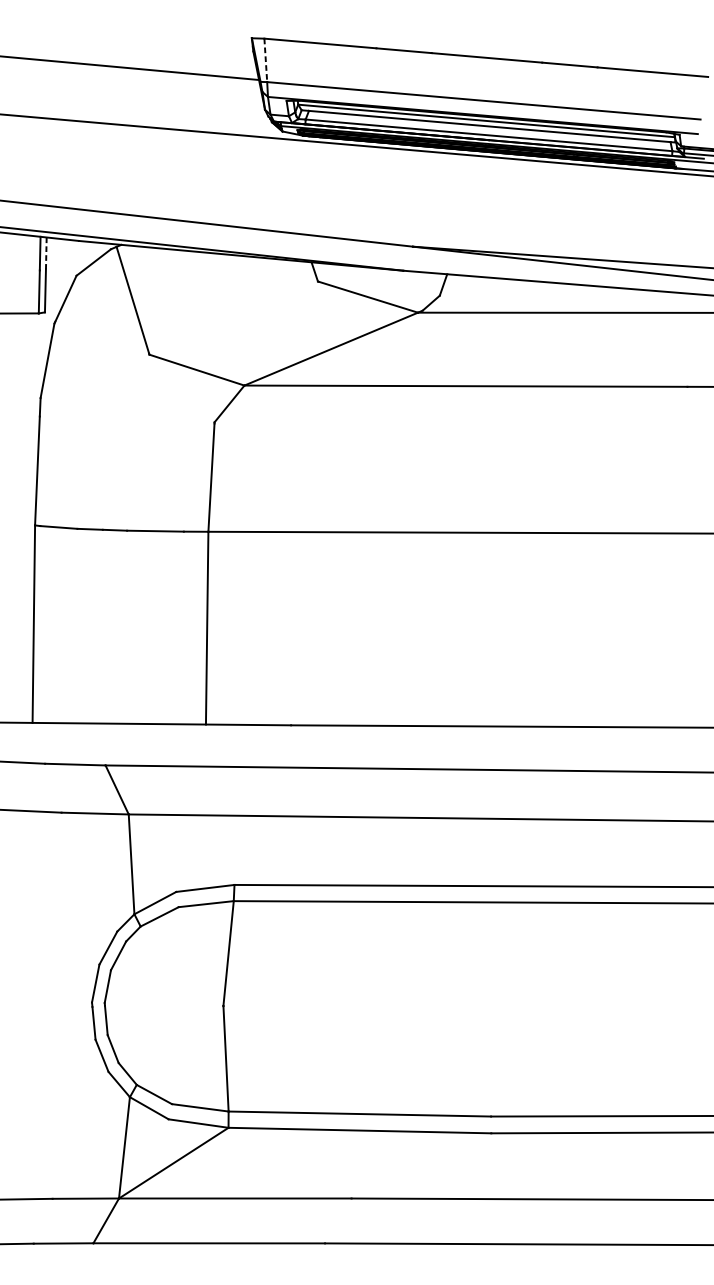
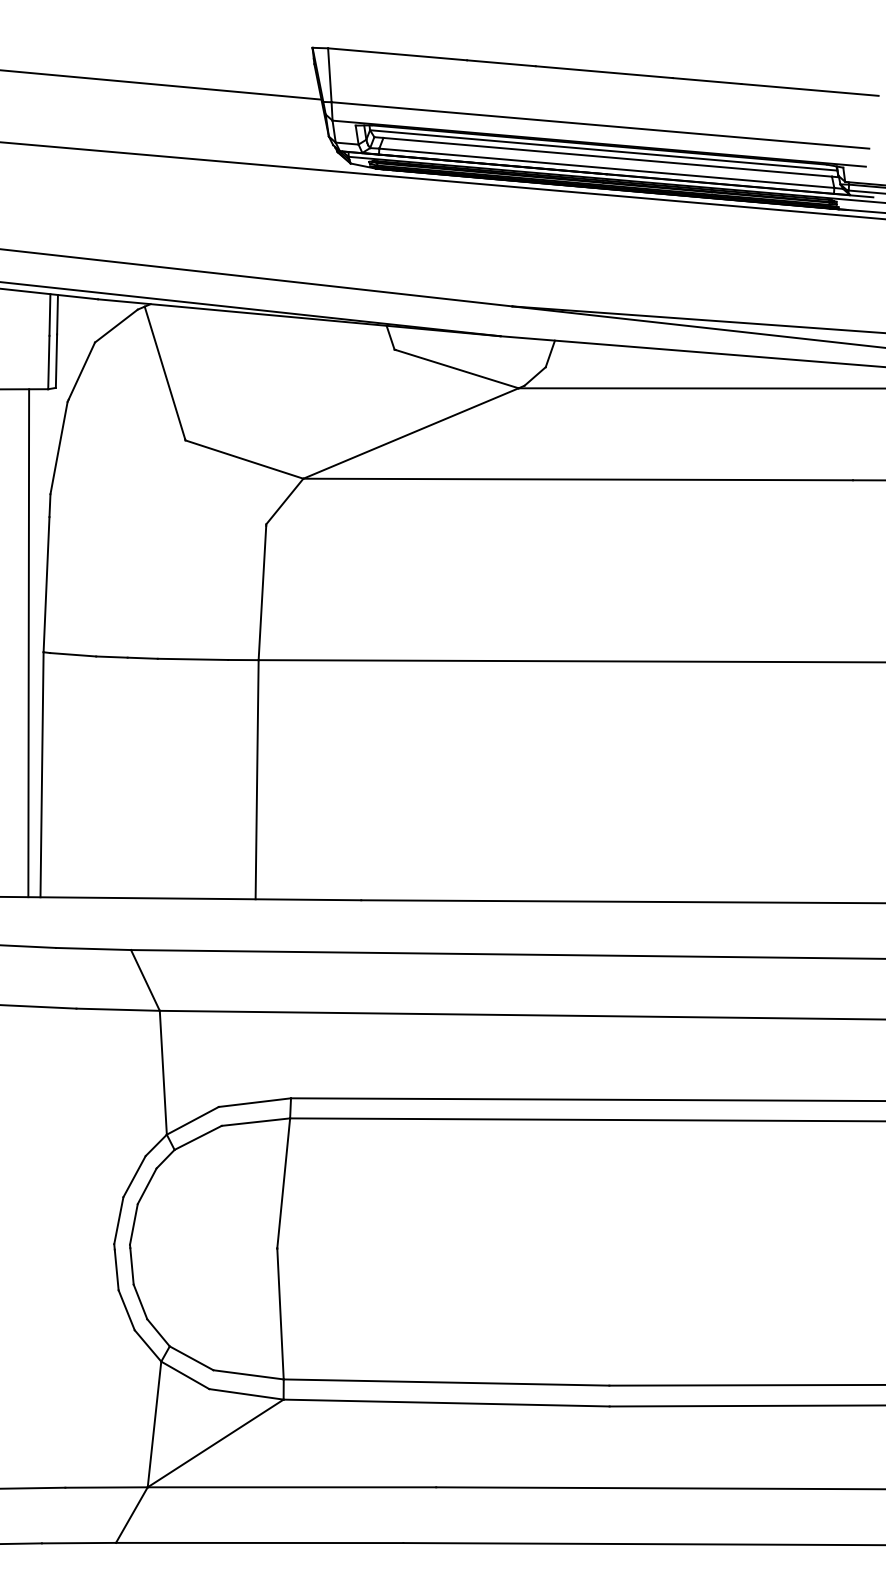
line: (265, 60) -> (329, 75), dashed -> solid
line: (46, 253) -> (57, 314), dashed -> solid
line: (22, 518) -> (28, 643), added

